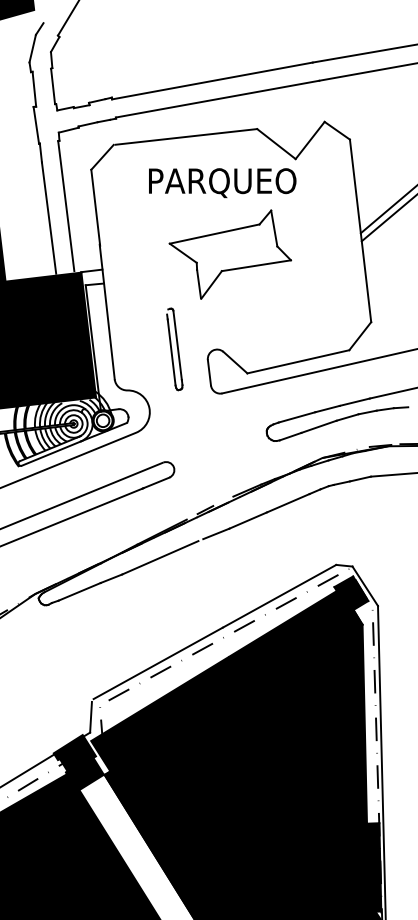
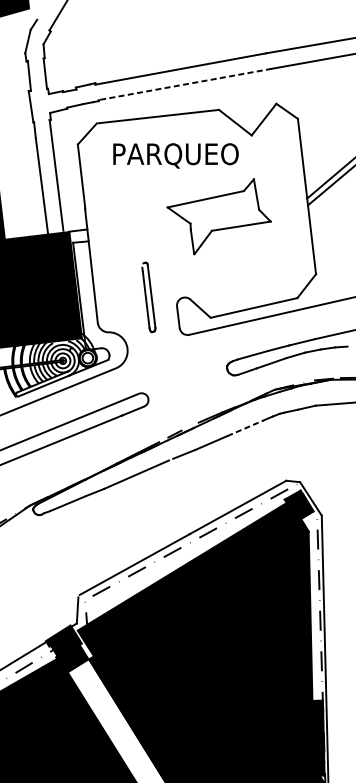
line: (217, 99) -> (185, 84), solid -> dashed
text: (222, 183) -> (175, 156), moved
part: (230, 254) -> (219, 216), moved
line: (288, 503) -> (245, 428), solid -> dashed

